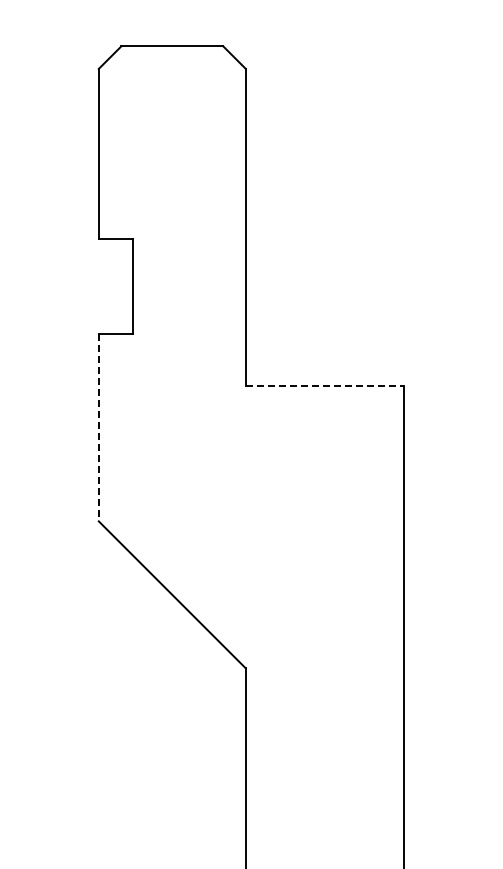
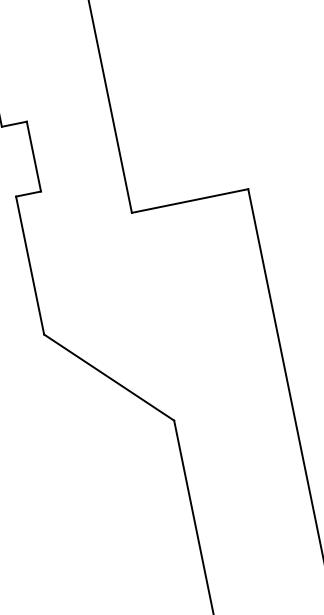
line: (325, 385) -> (190, 200), dashed -> solid
line: (98, 427) -> (29, 265), dashed -> solid

